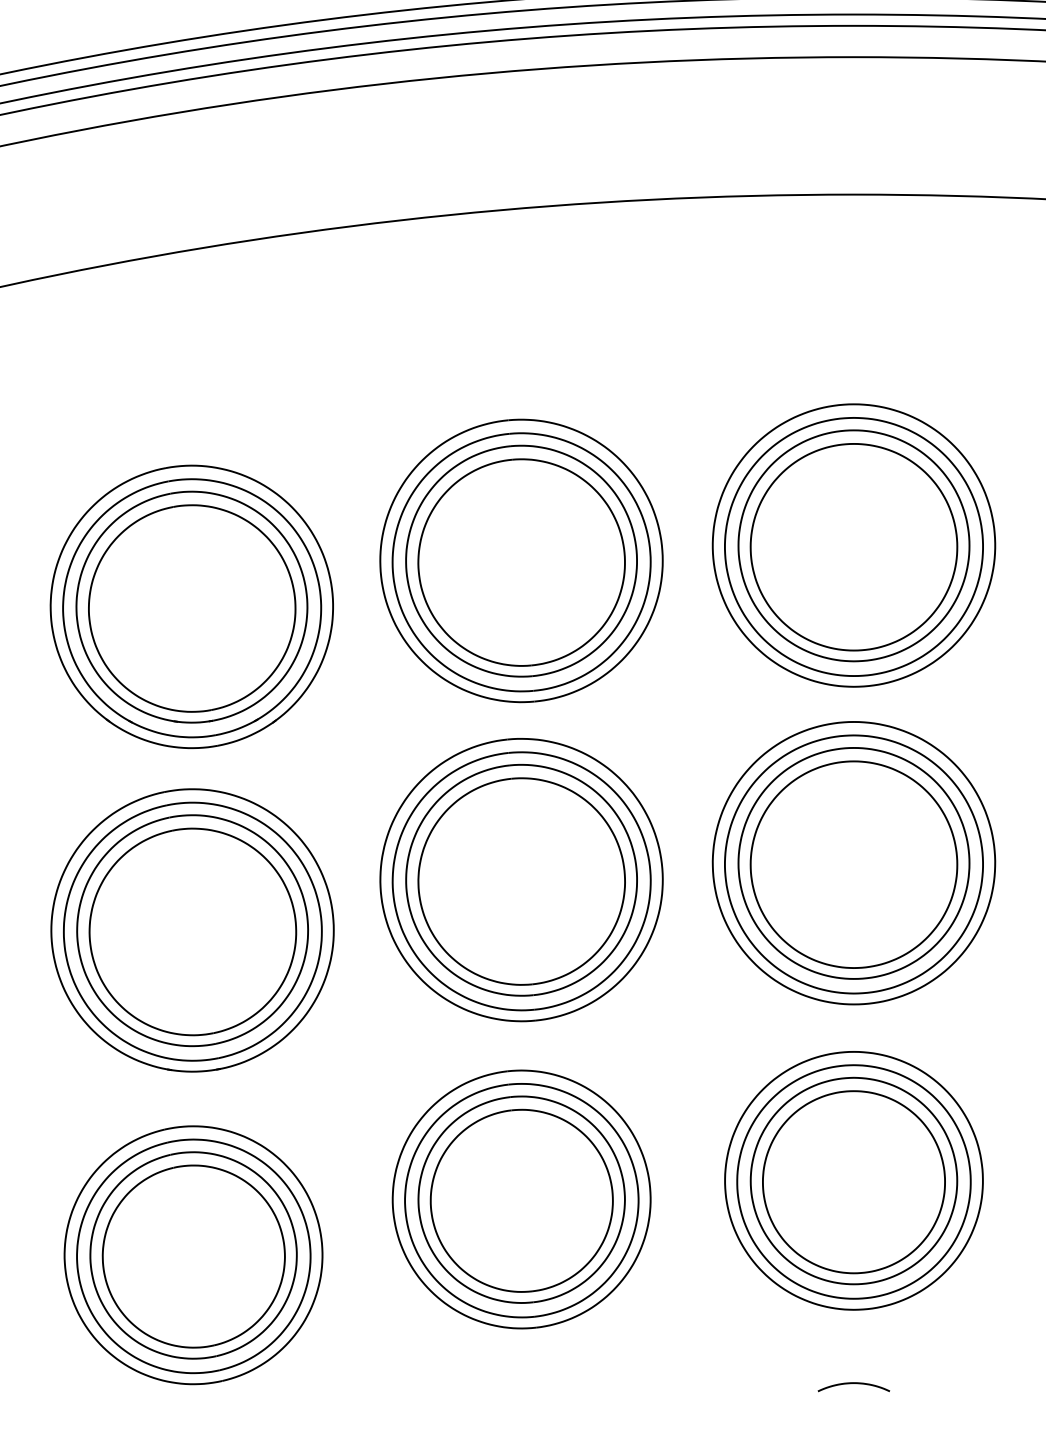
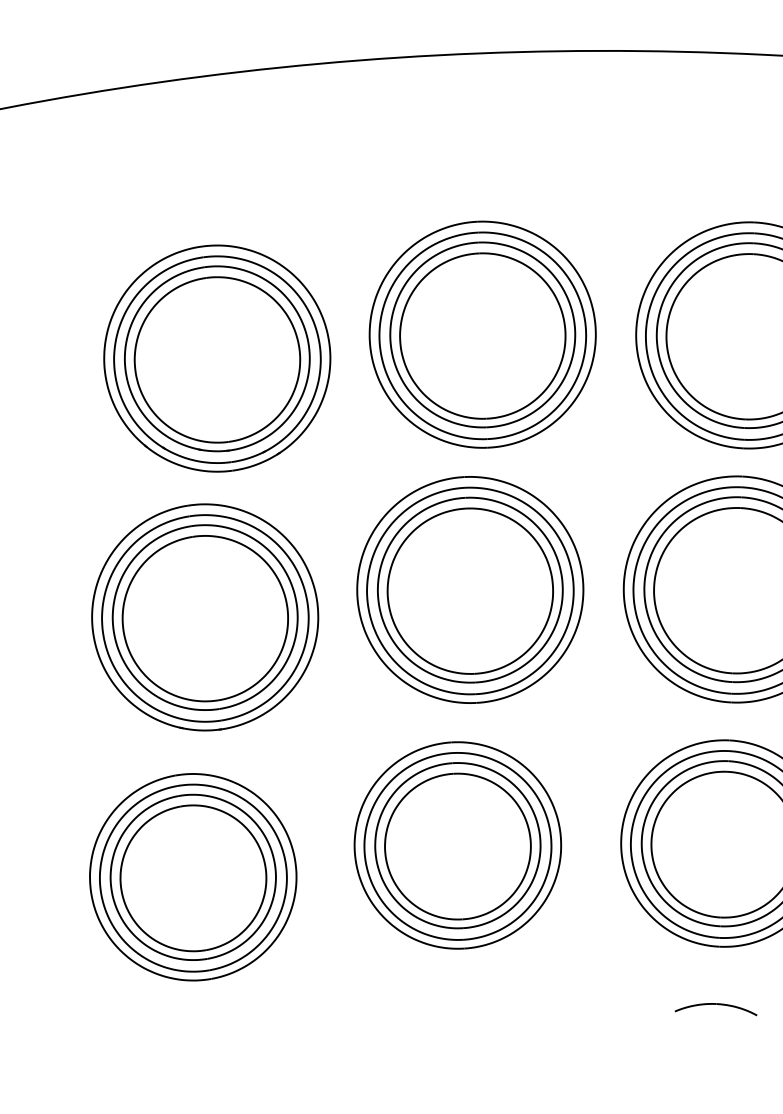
part: (853, 1386) -> (715, 1008), size x1.43

